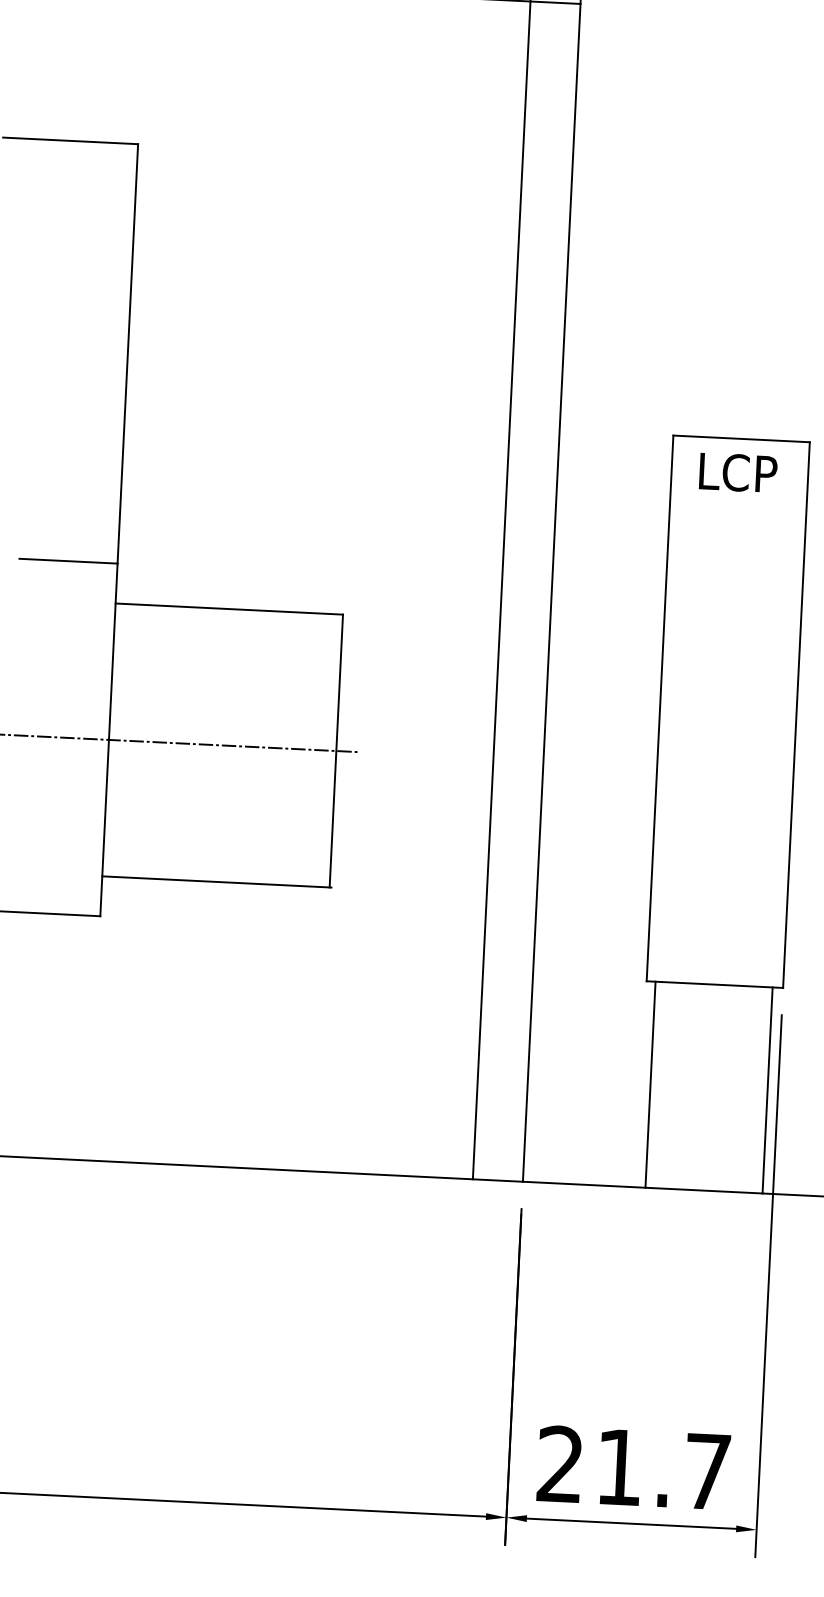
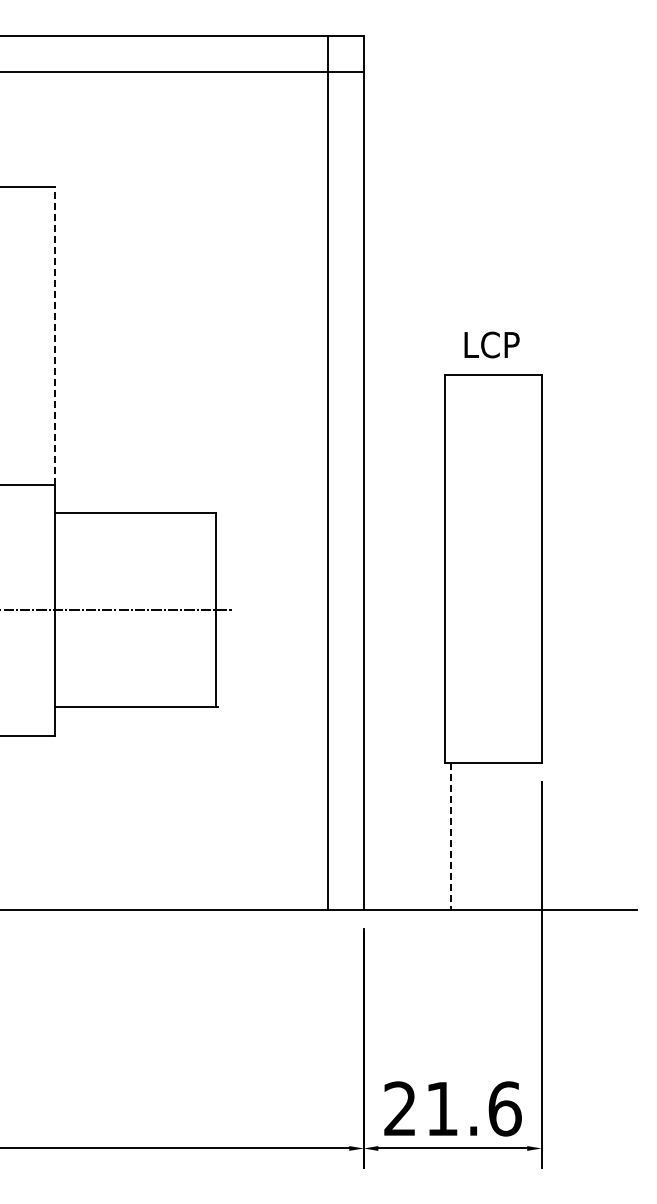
line: (127, 353) -> (54, 335), solid -> dashed
text: (737, 472) -> (491, 344), moved
line: (649, 1085) -> (450, 836), solid -> dashed
line: (767, 1089) -> (534, 835), removed
text: (707, 1471) -> (504, 1108), 21.7 -> 21.6

